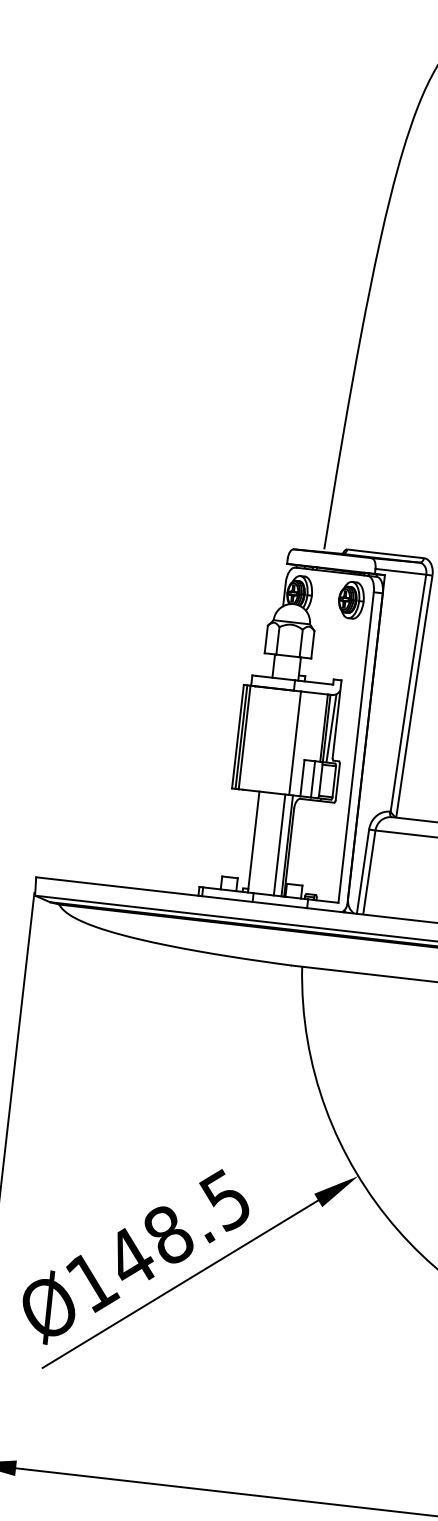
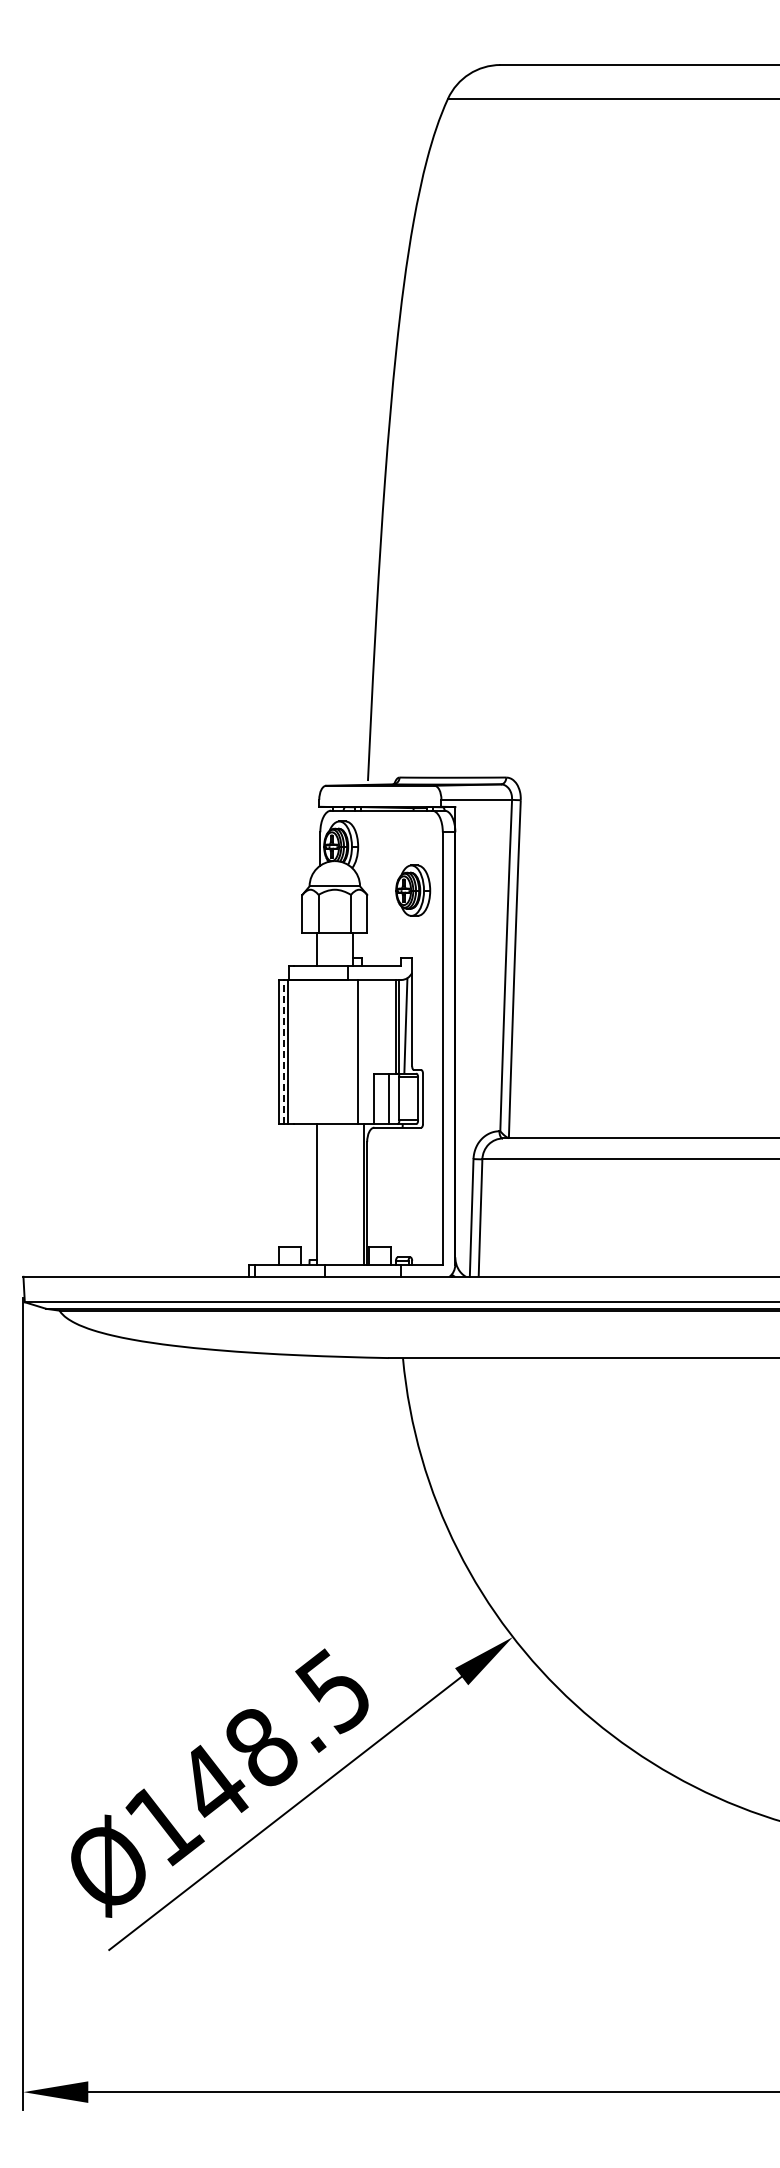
part: (351, 600) -> (413, 890), moved
line: (241, 736) -> (283, 1051), solid -> dashed
line: (279, 845) -> (352, 1194), removed

